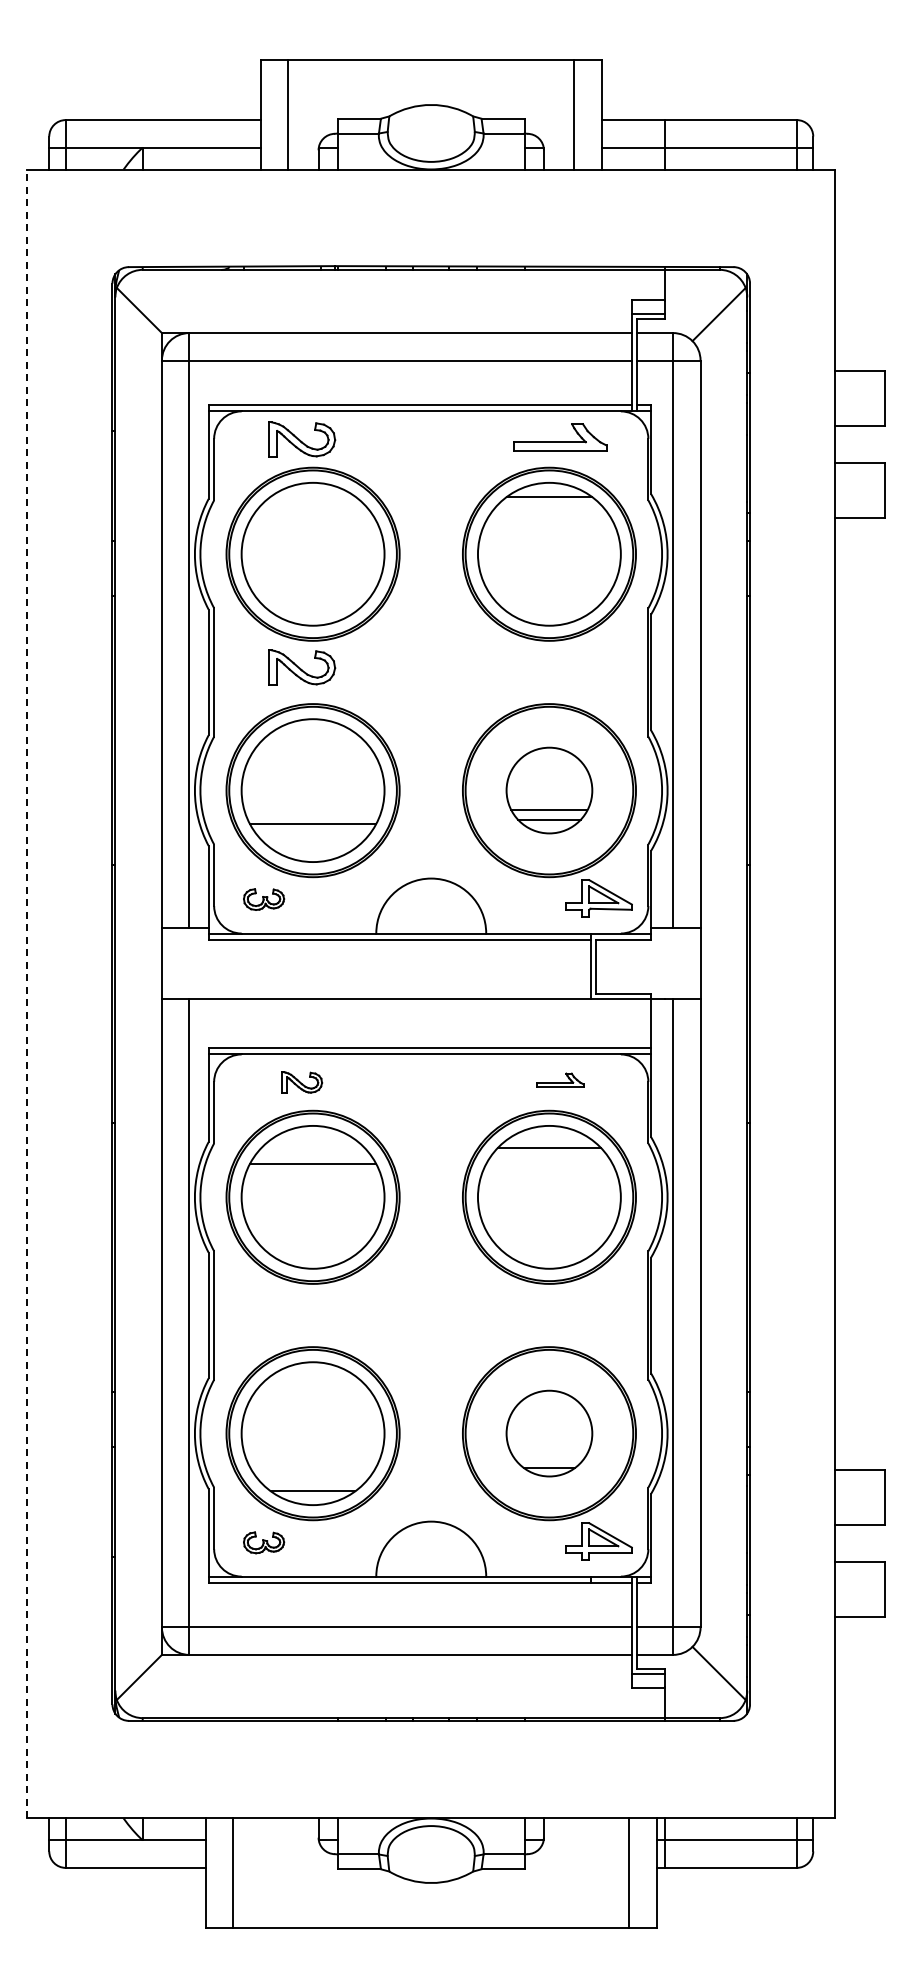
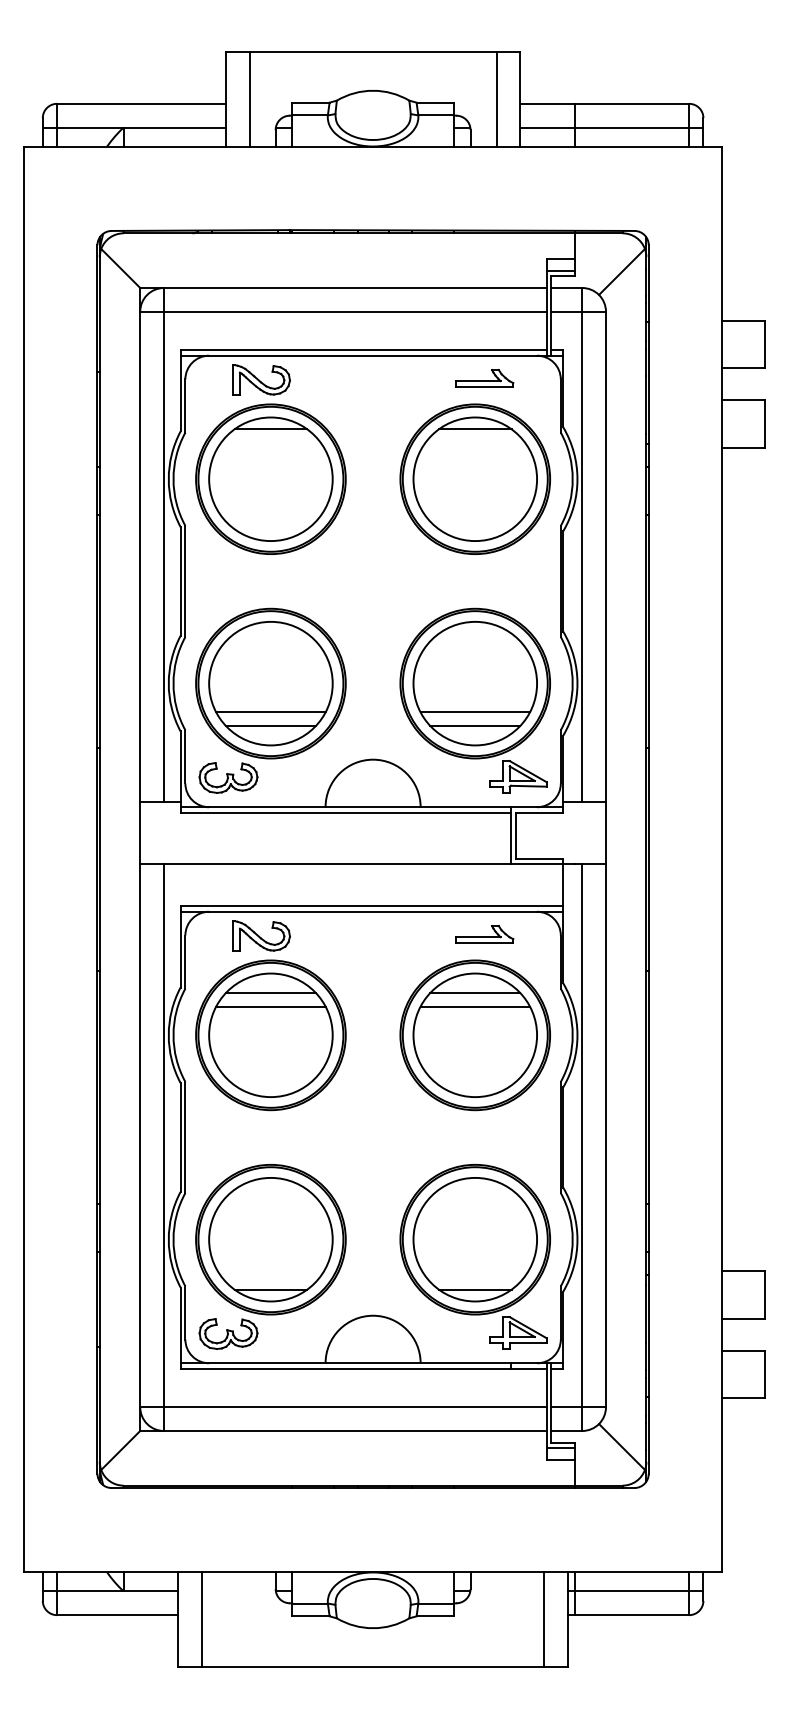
part: (560, 436) -> (484, 377), size x0.71
line: (312, 496) -> (270, 429), added
part: (302, 667) -> (261, 577), removed
part: (549, 790) -> (475, 683), size x1.67
line: (313, 839) -> (271, 725), added
part: (263, 899) -> (228, 777), size x1.67
line: (27, 993) -> (23, 859), dashed -> solid
part: (560, 1079) -> (484, 933), size x1.43
part: (302, 1082) -> (261, 936), size x1.67
line: (313, 1148) -> (271, 993), added
line: (549, 1164) -> (475, 1006), added
part: (549, 1433) -> (475, 1239), size x1.67
part: (263, 1542) -> (228, 1333), size x1.67

